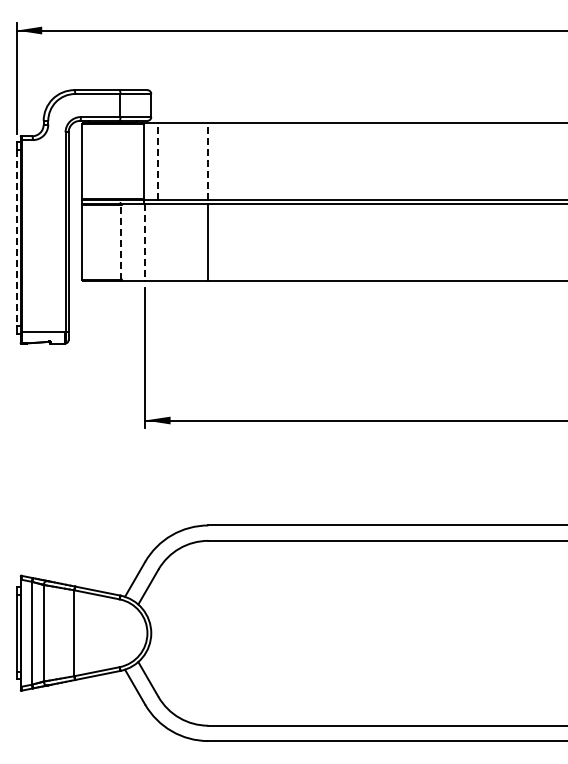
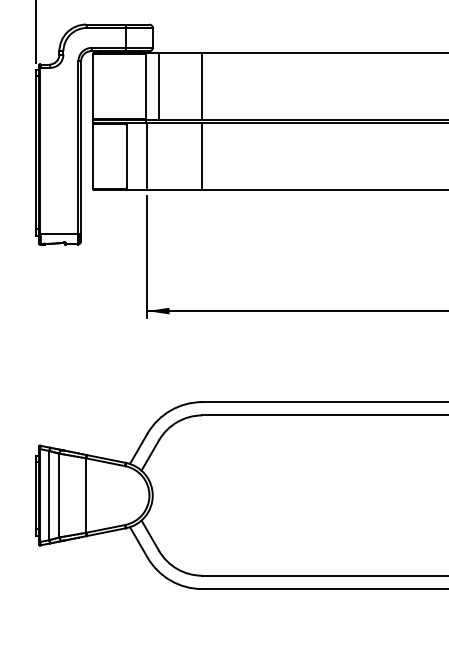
line: (158, 161) -> (159, 86), dashed -> solid
line: (208, 161) -> (202, 86), dashed -> solid
line: (16, 238) -> (35, 153), dashed -> solid
line: (121, 241) -> (126, 155), dashed -> solid
line: (145, 242) -> (147, 156), dashed -> solid

